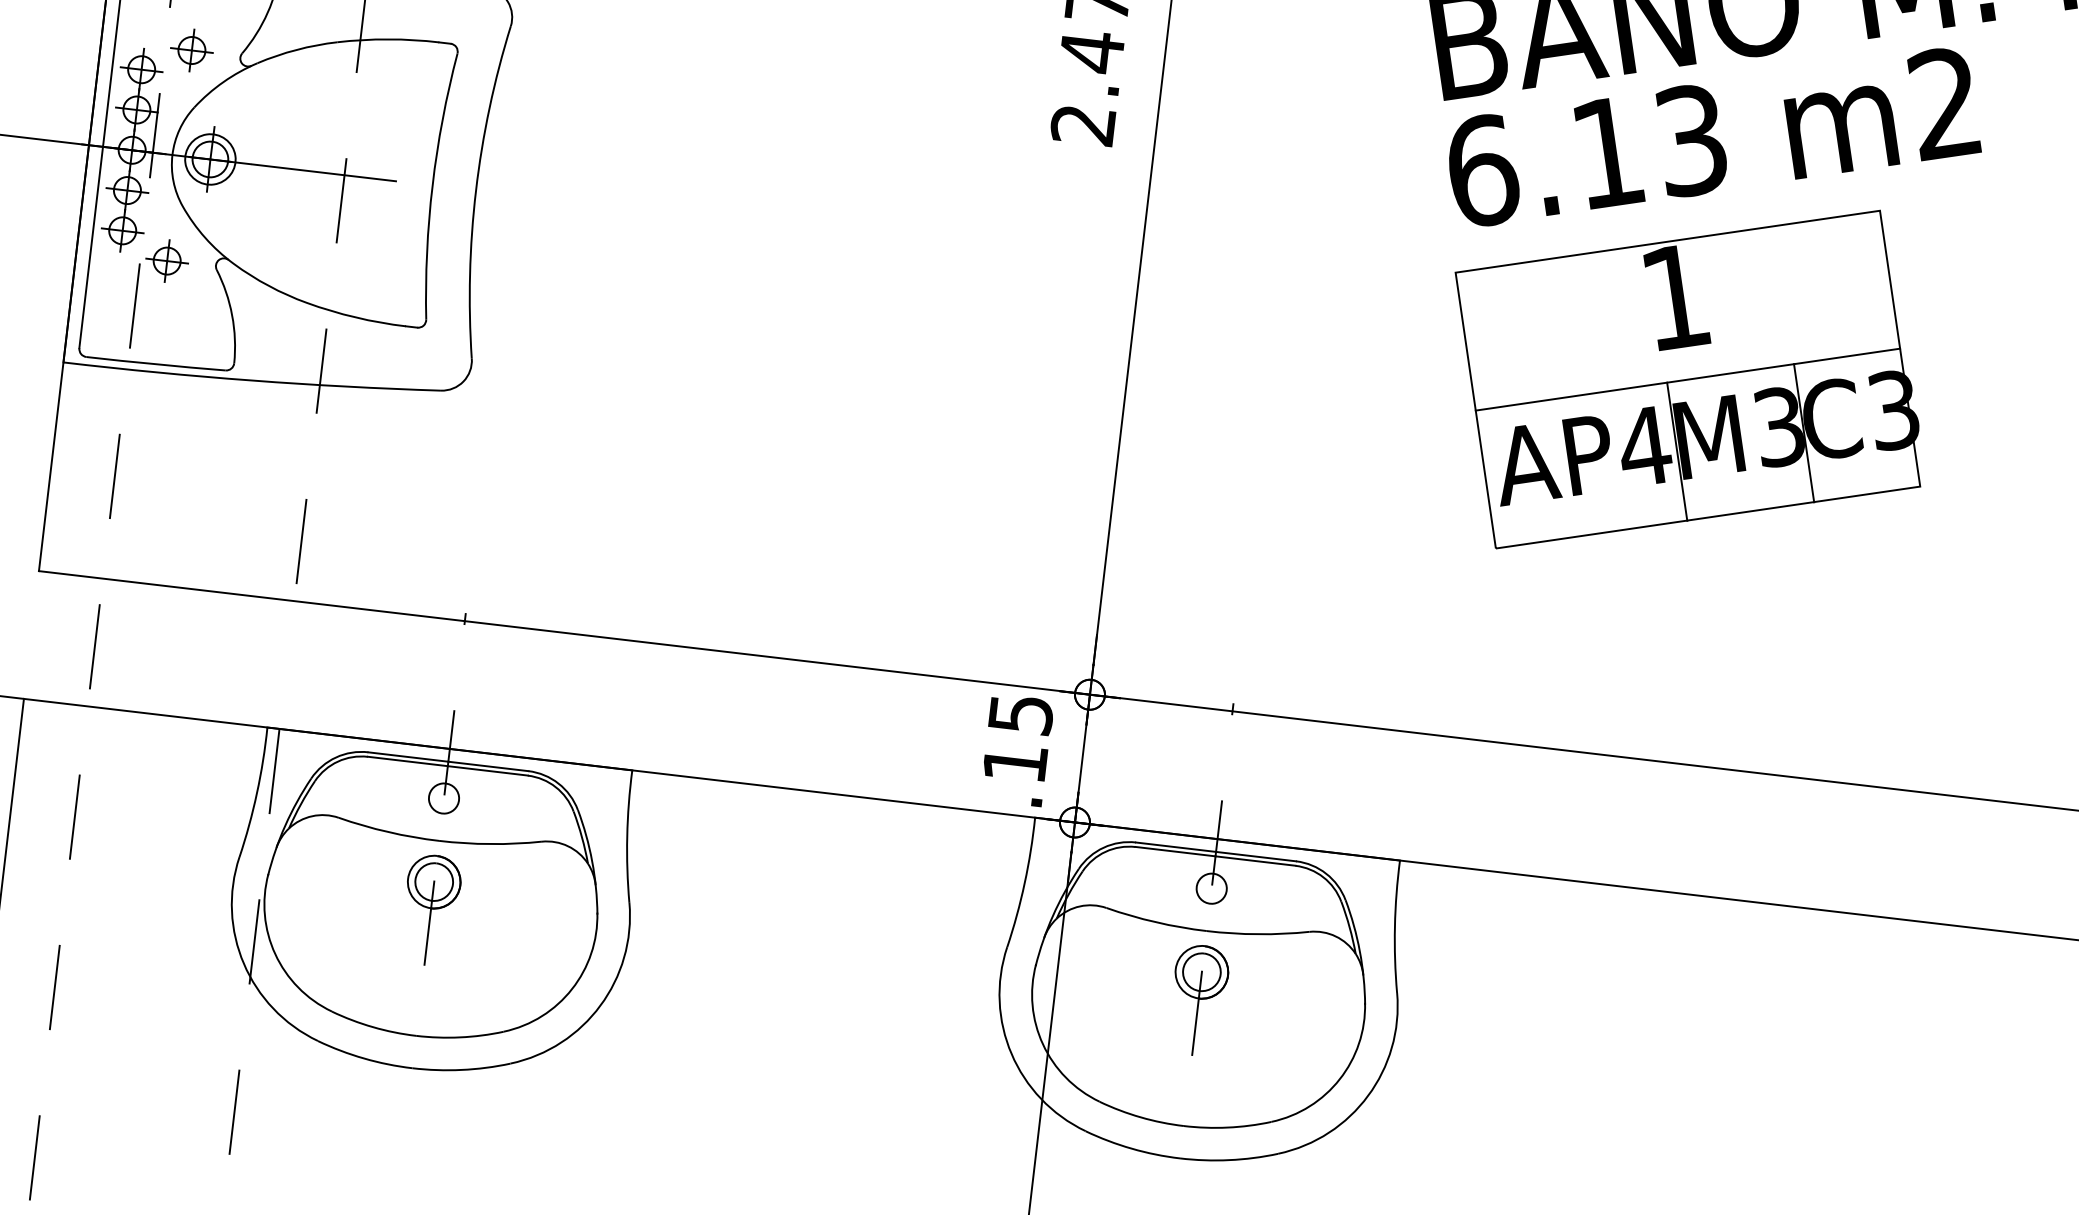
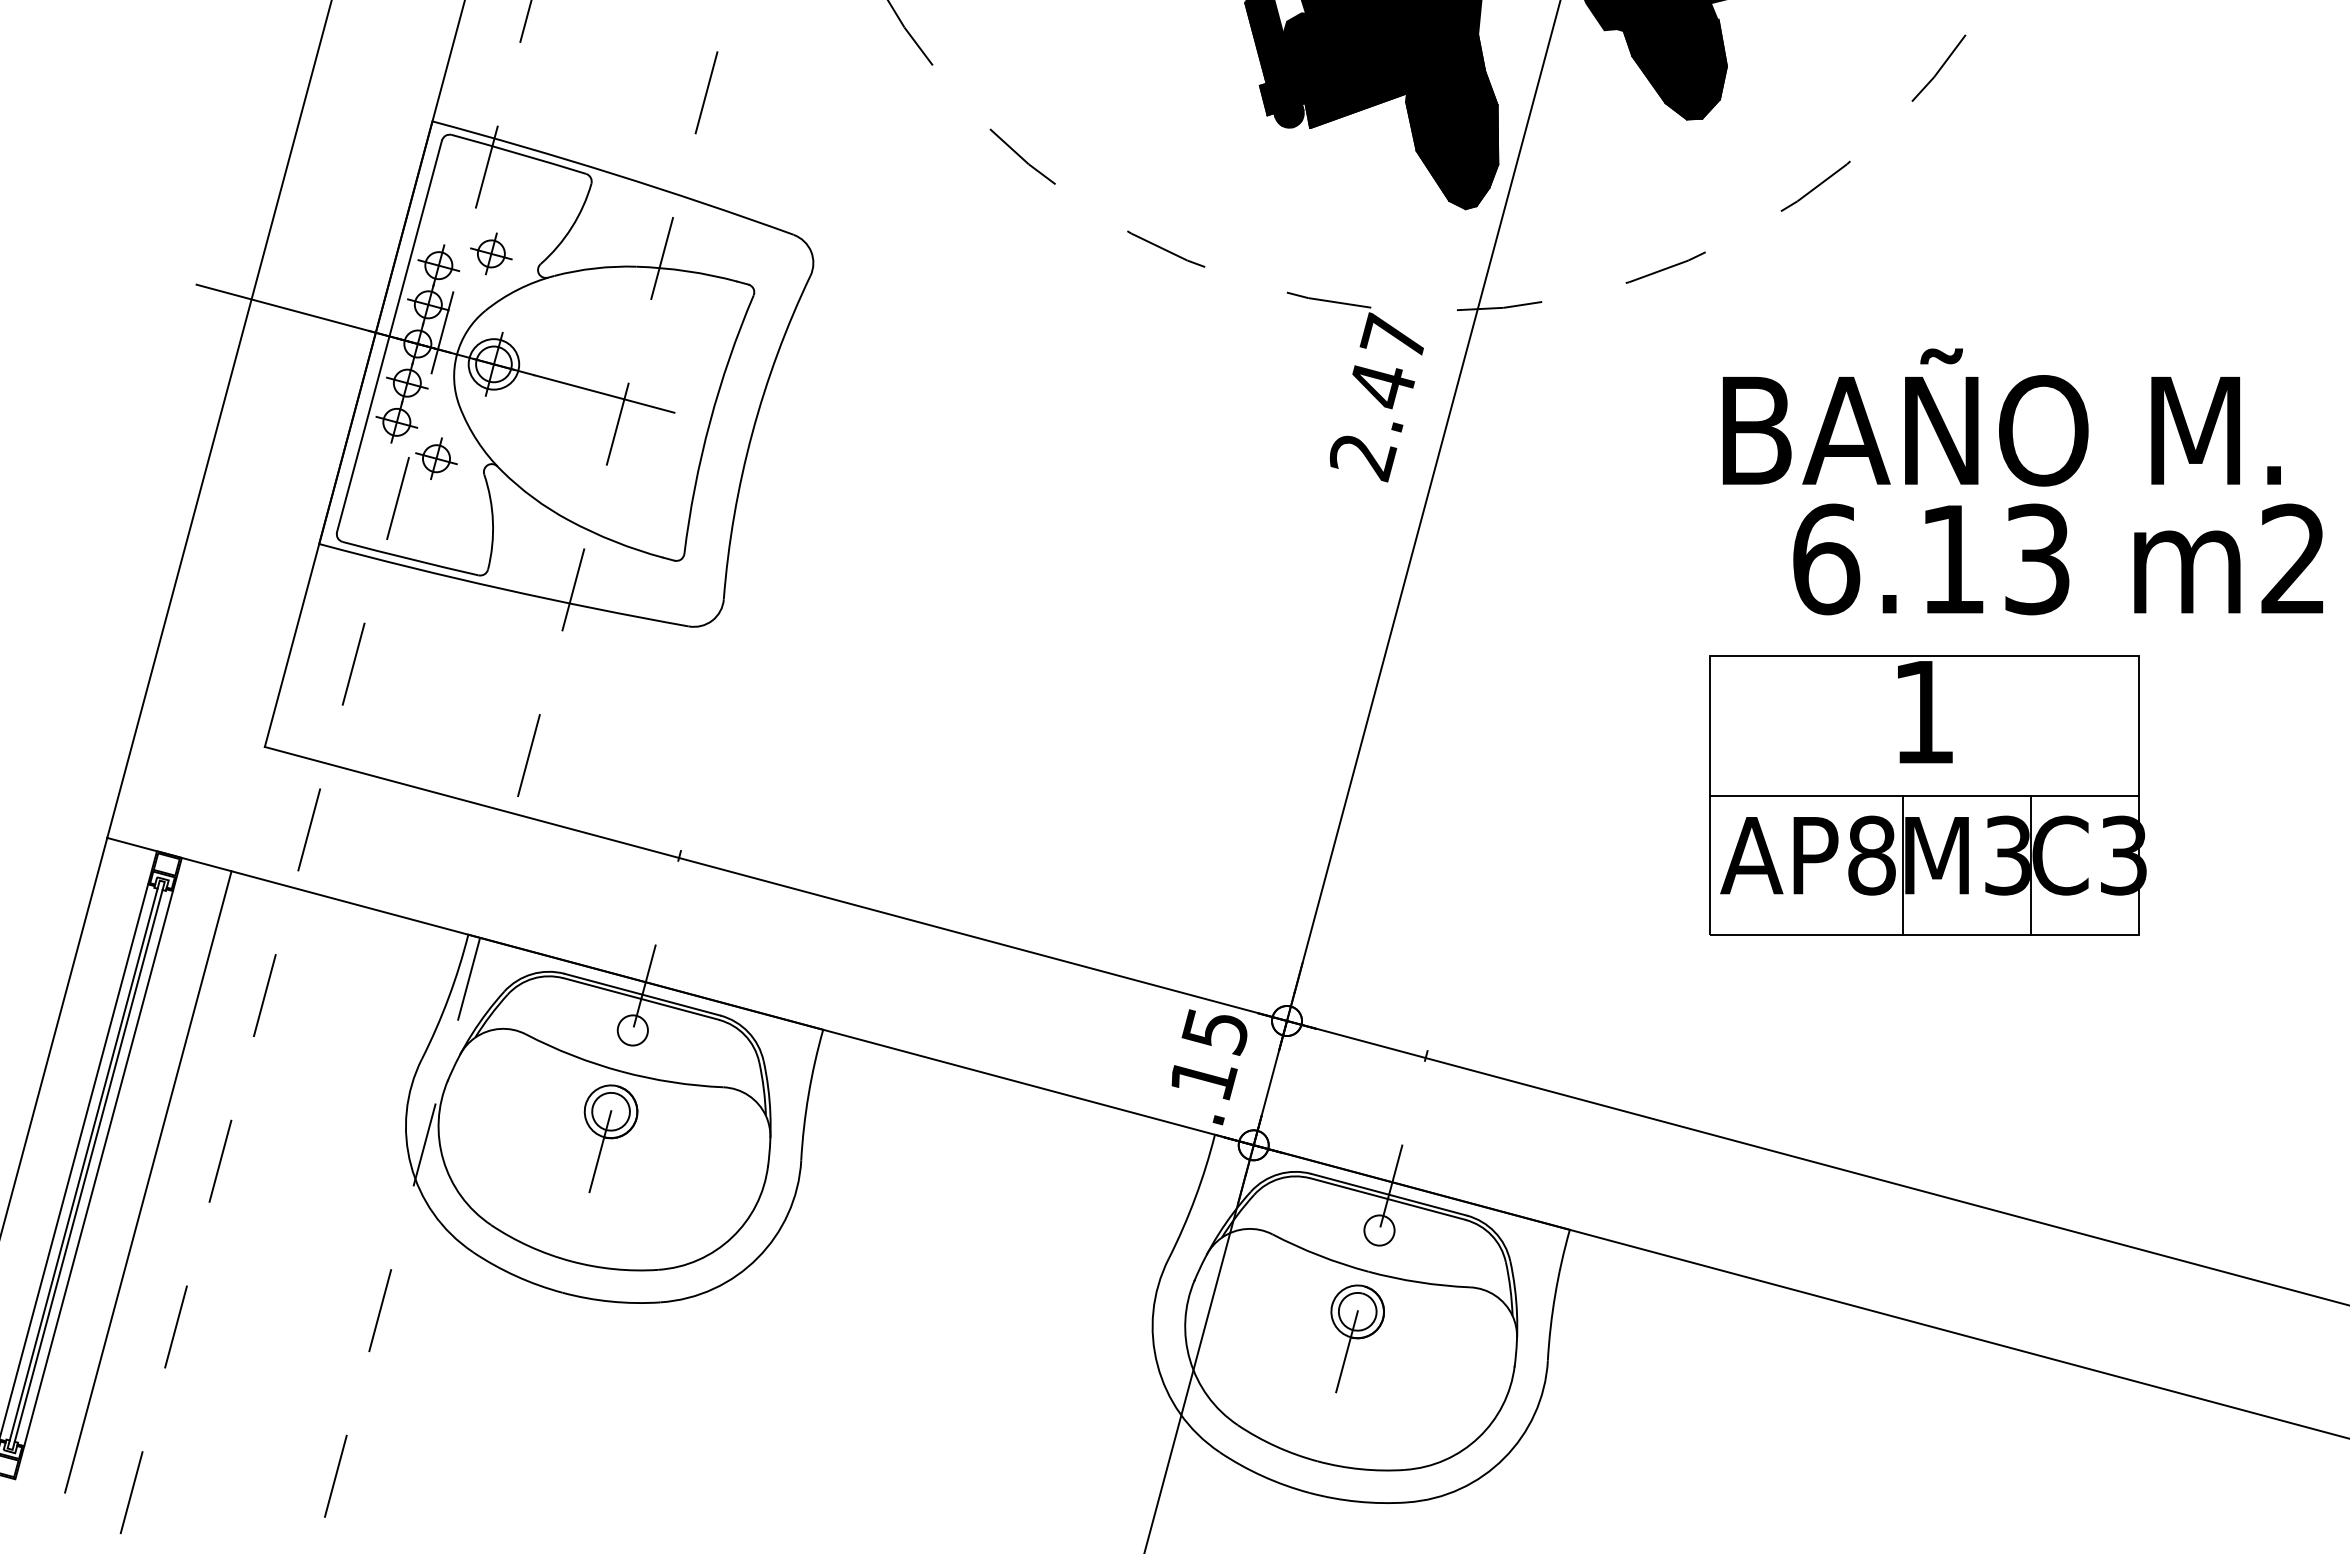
text: (1711, 137) -> (2057, 559), moved
text: (1644, 446) -> (1871, 855), AP4 -> AP8

